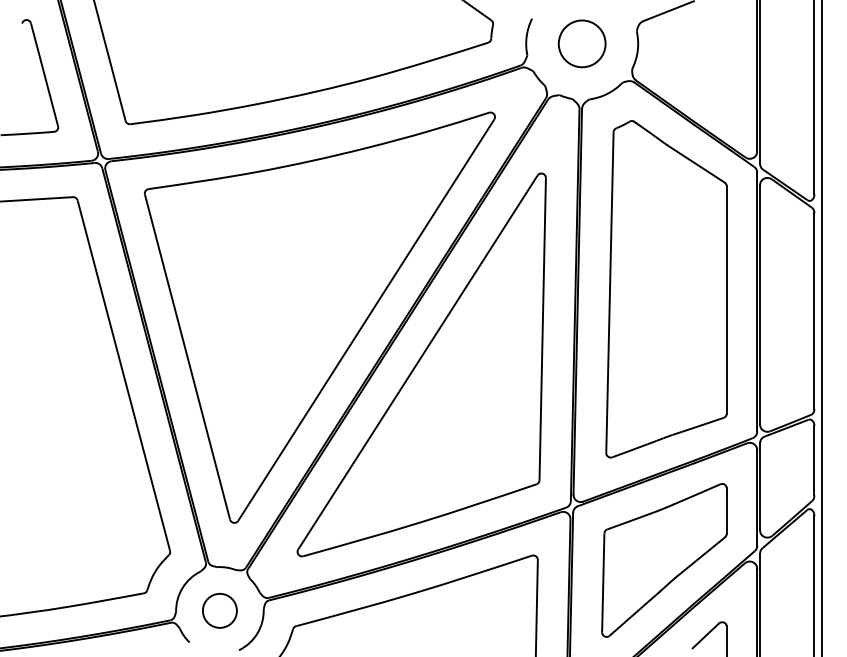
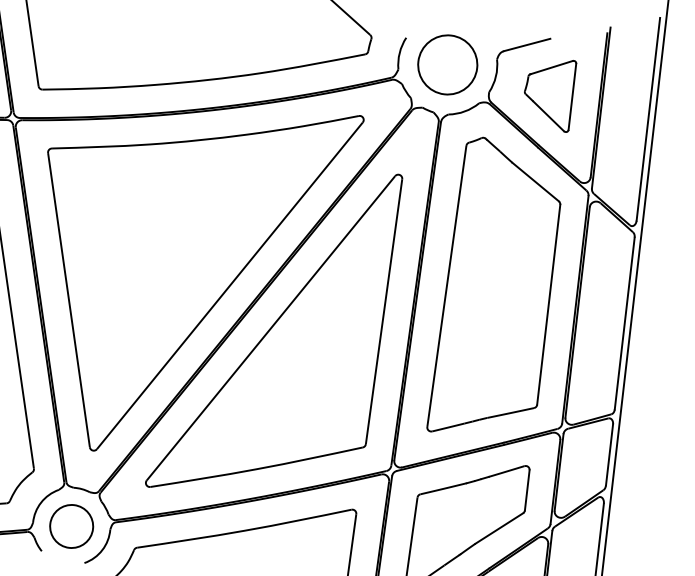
circle: (581, 43) -> (447, 64), size x1.43
part: (699, 63) -> (548, 94), added
circle: (219, 610) -> (71, 526), size x1.43

